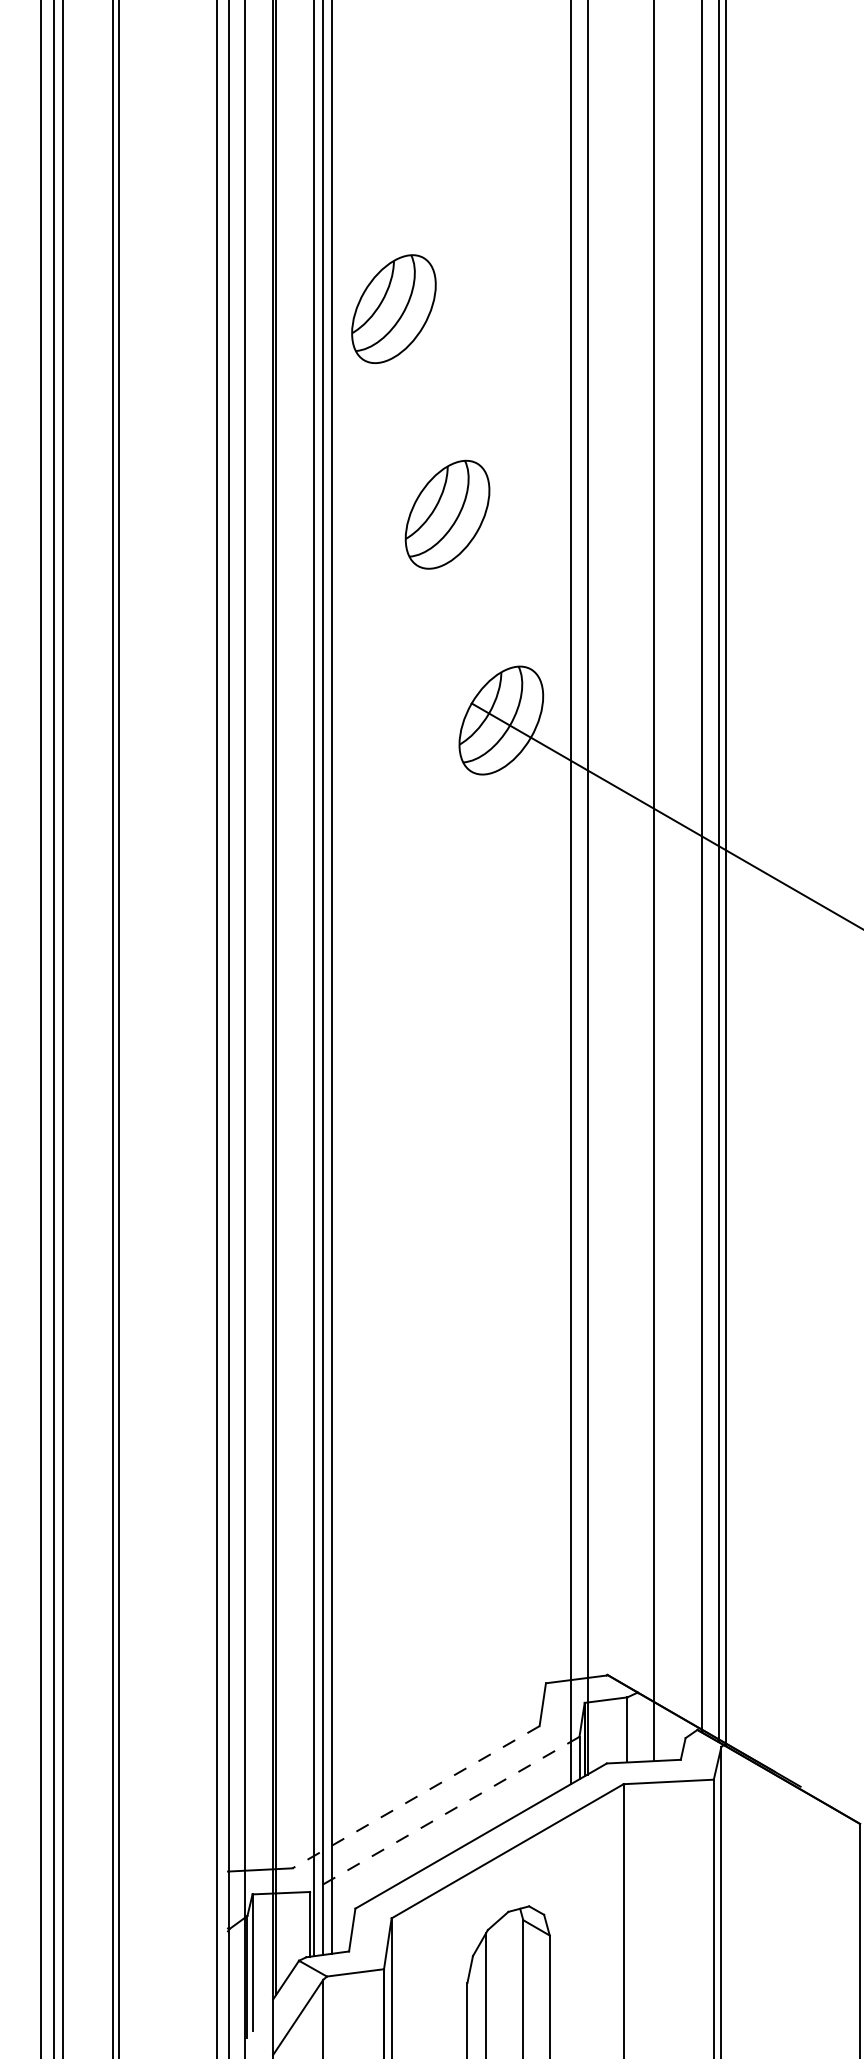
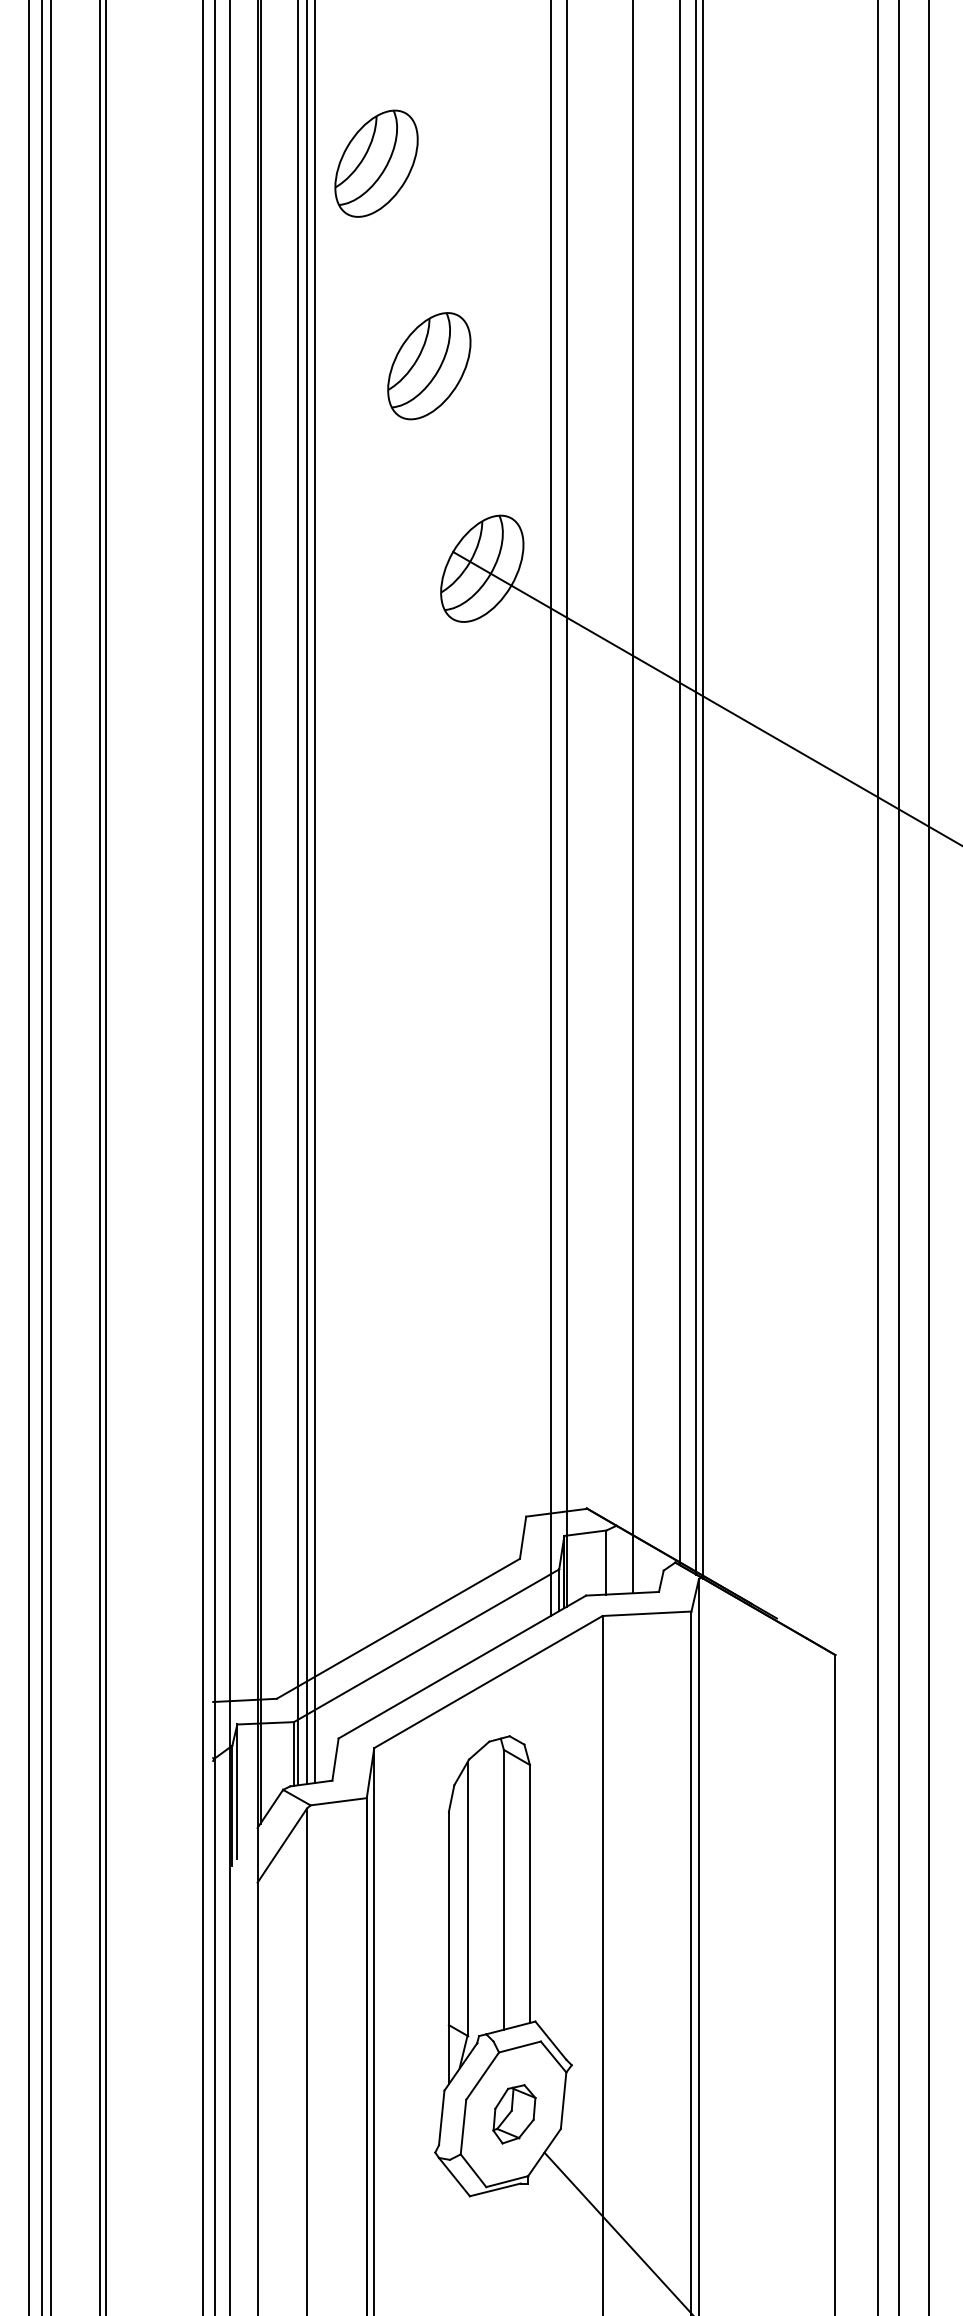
line: (415, 1797) -> (397, 1629), dashed -> solid
line: (444, 1815) -> (426, 1646), dashed -> solid

